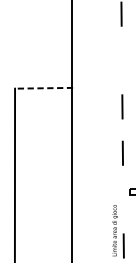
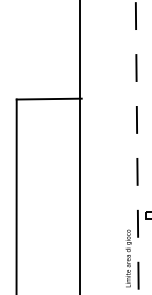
line: (122, 60) -> (136, 67), added
line: (44, 88) -> (49, 99), dashed -> solid
line: (122, 199) -> (137, 223), added

